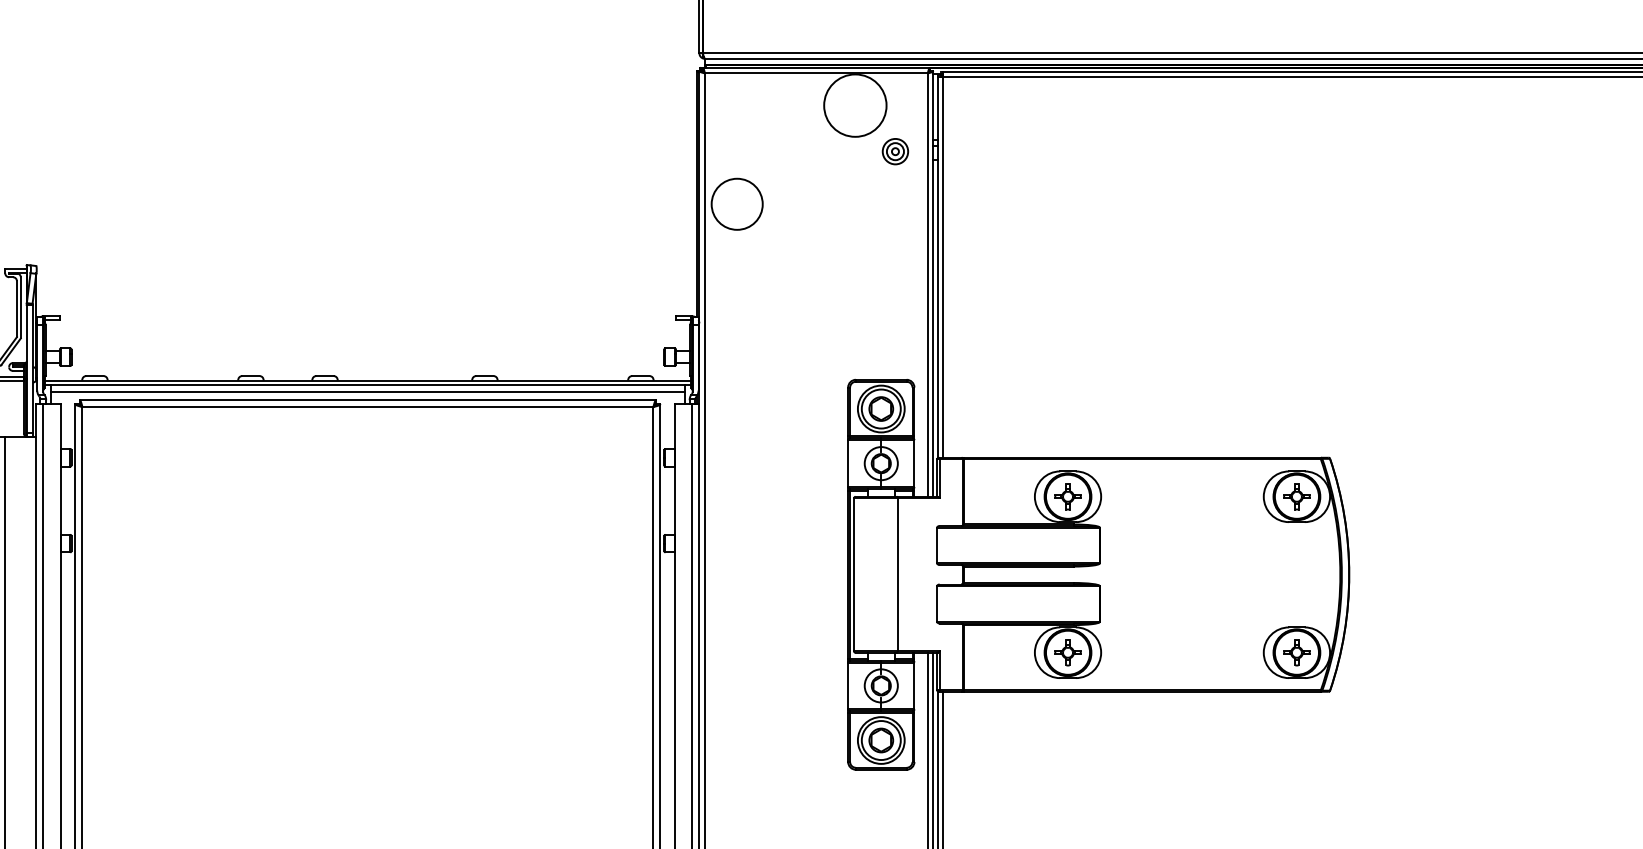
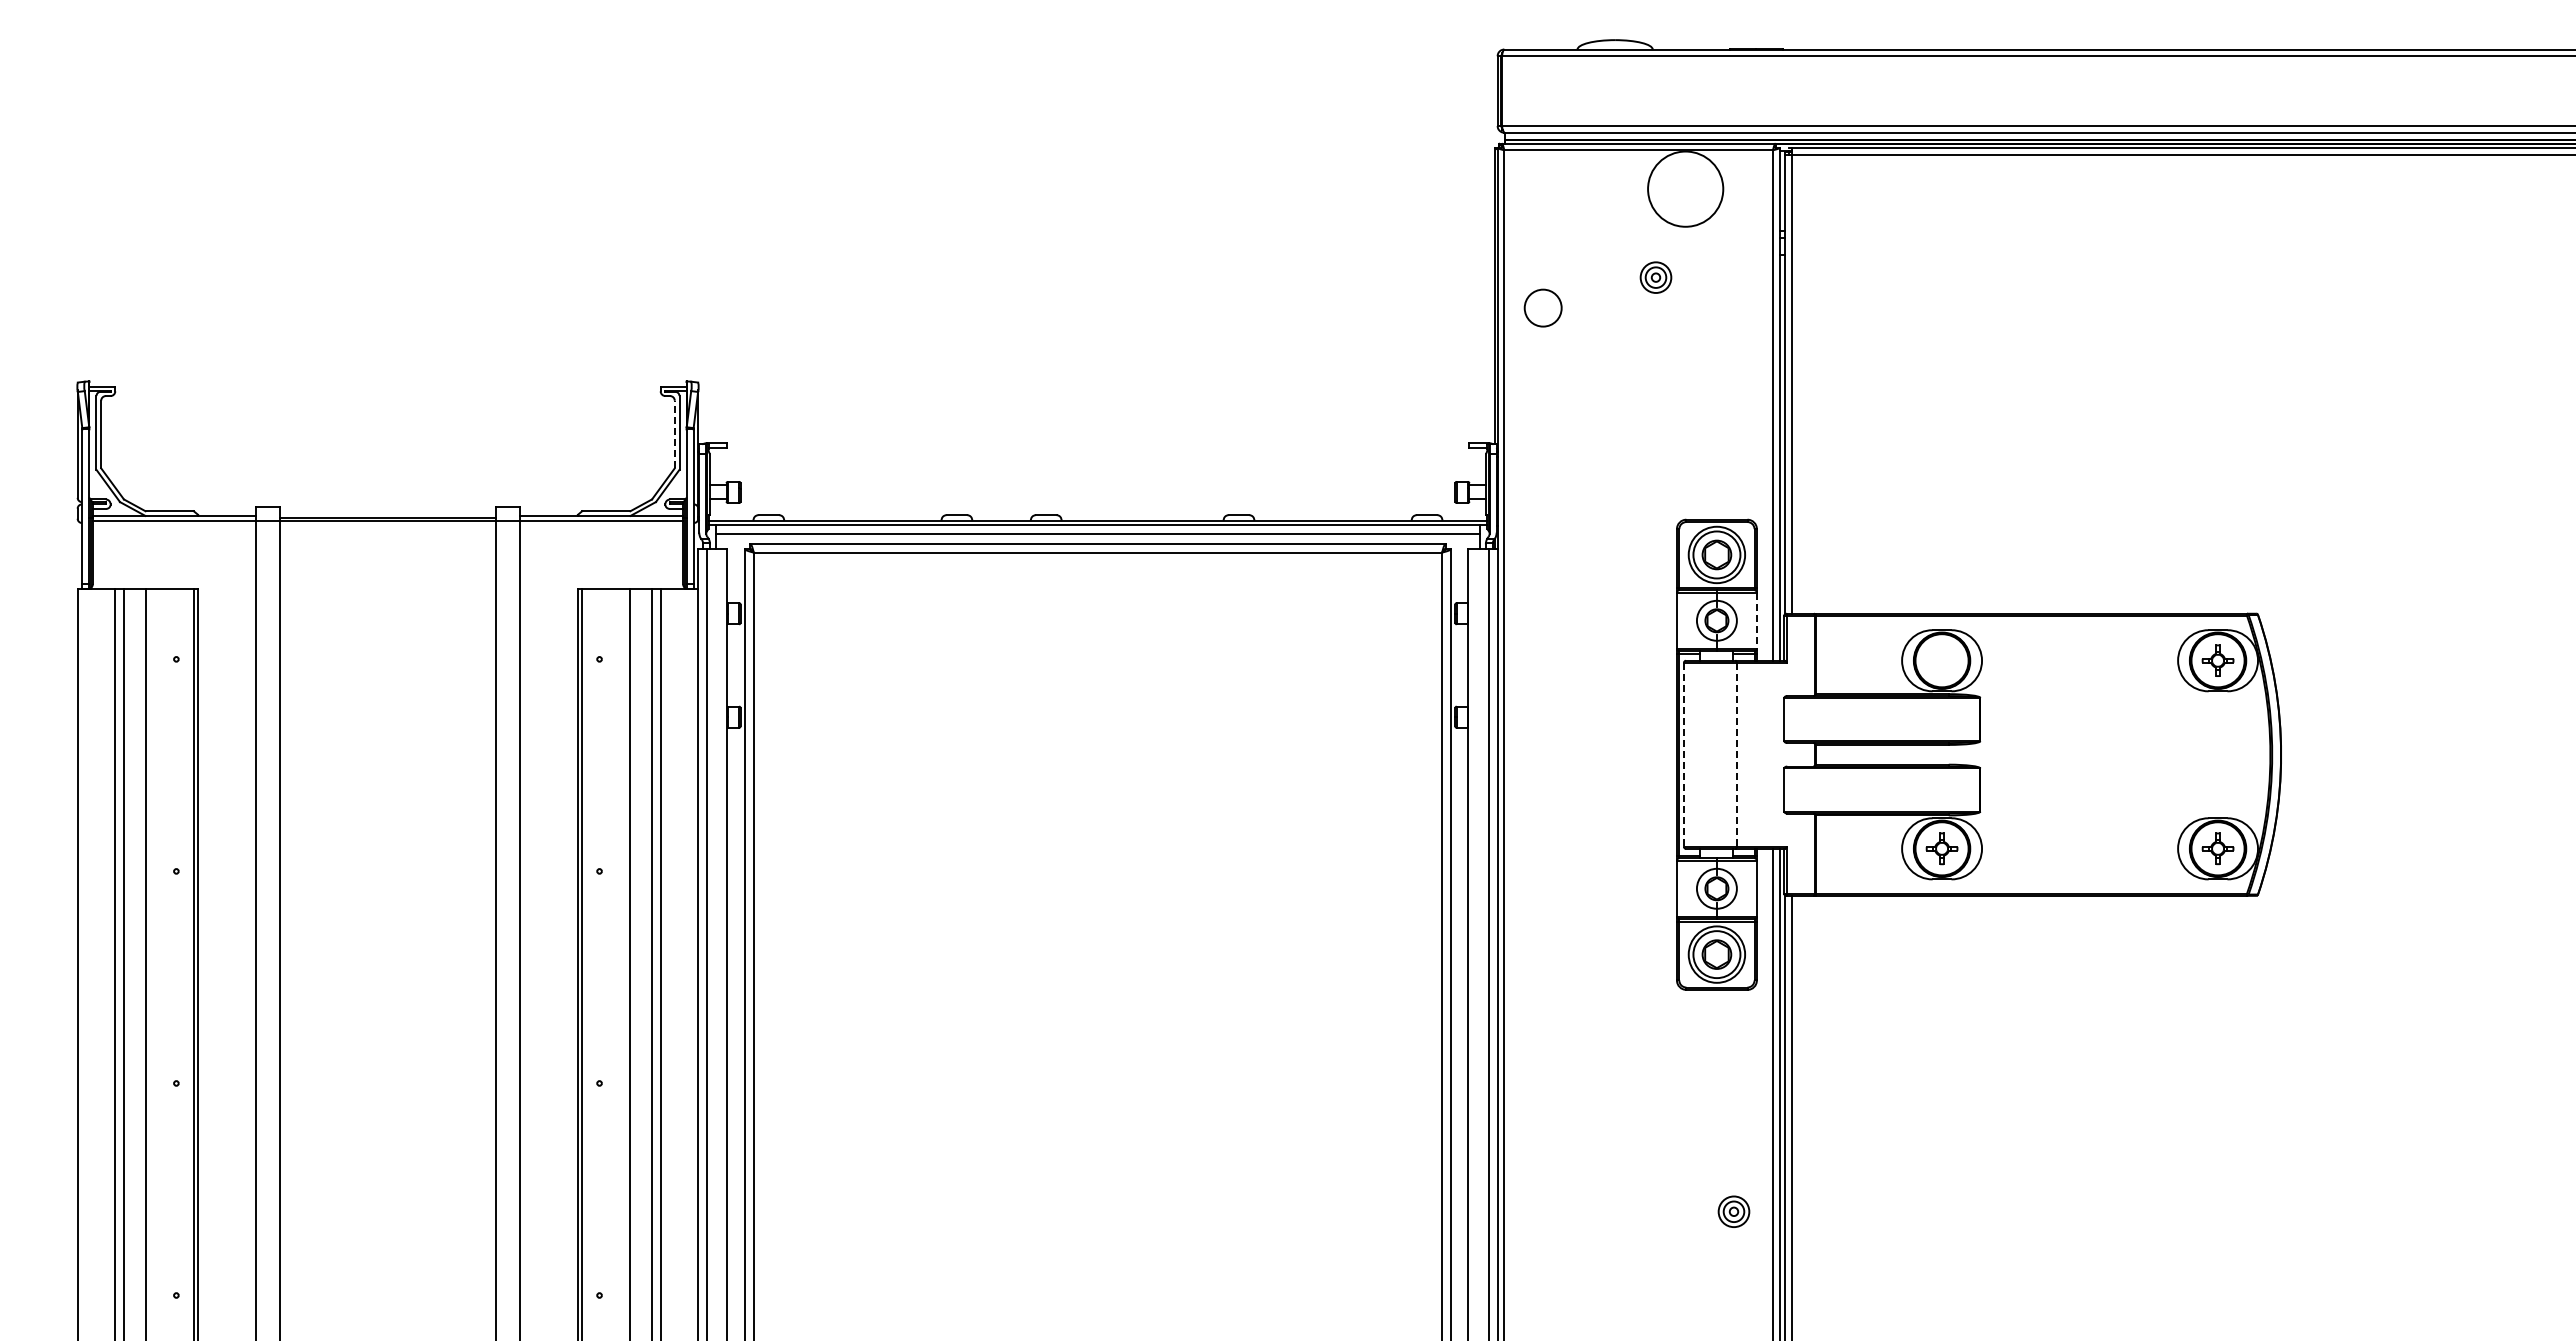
part: (895, 151) -> (1655, 277), moved
circle: (737, 203) -> (1543, 307), size x0.6
line: (16, 309) -> (674, 434), solid -> dashed
line: (914, 464) -> (1756, 621), solid -> dashed
part: (1067, 496) -> (1941, 660), removed
line: (854, 575) -> (1684, 755), solid -> dashed
line: (897, 575) -> (1736, 755), solid -> dashed

